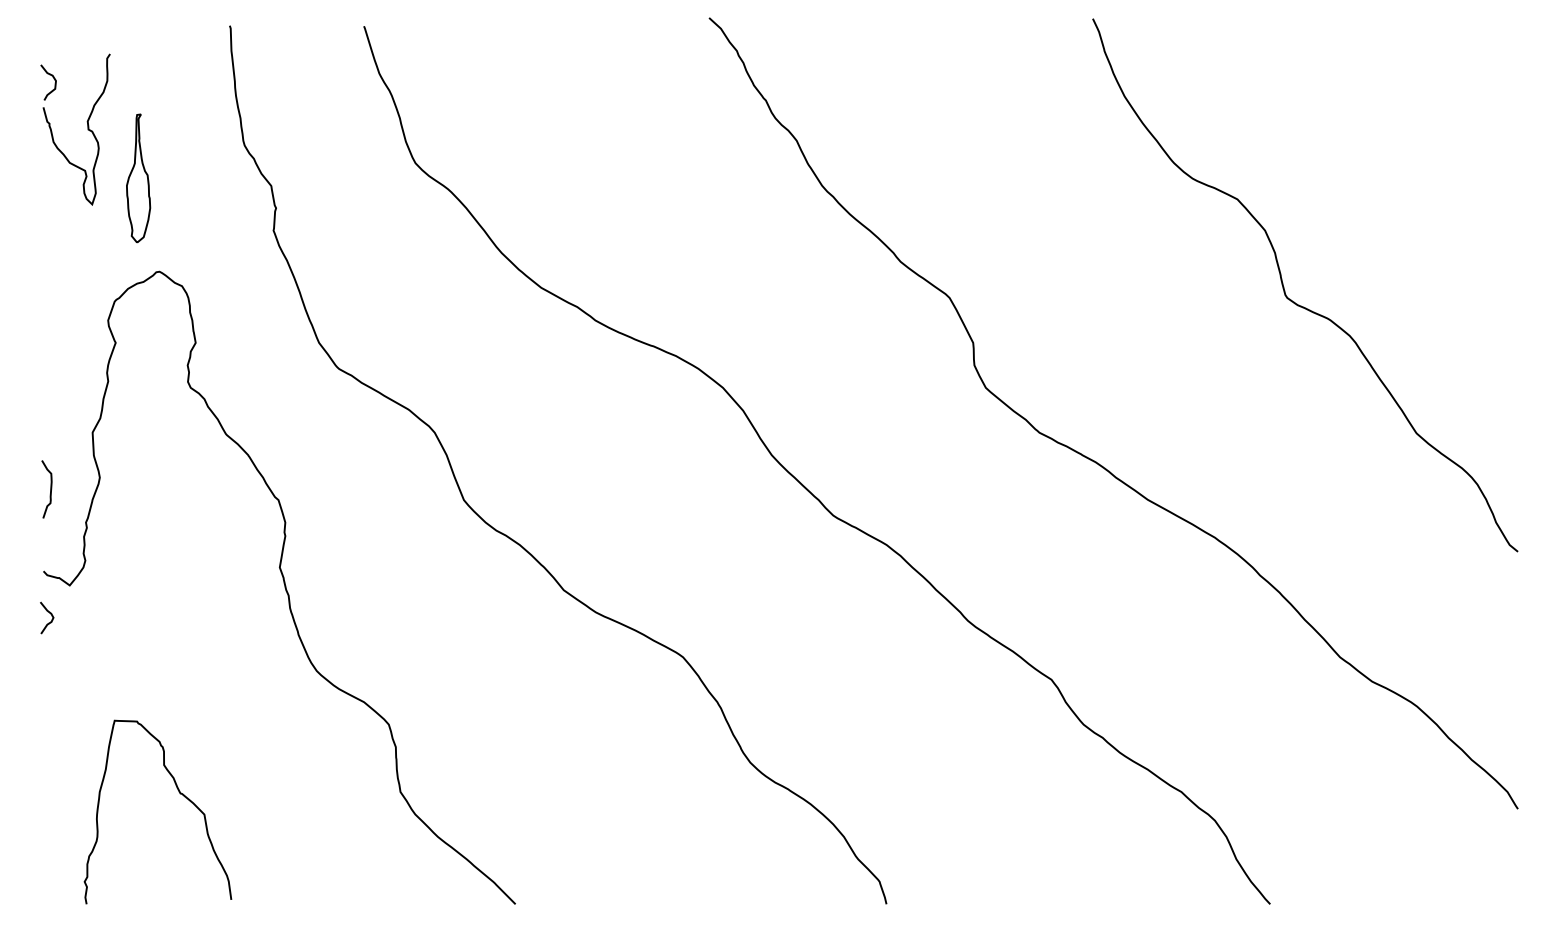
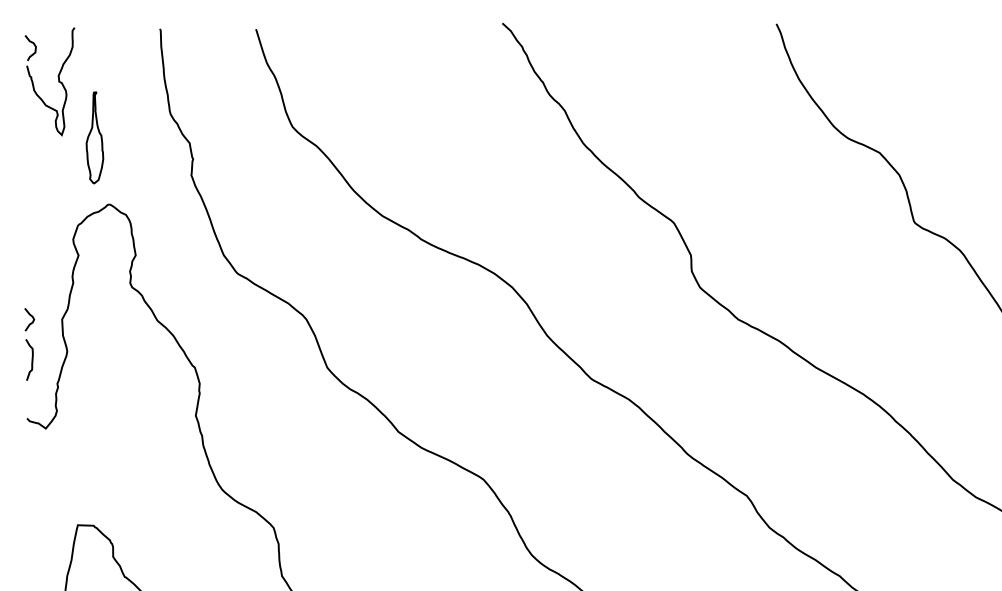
part: (87, 129) -> (58, 81), moved
curve: (51, 616) -> (32, 318), moved

